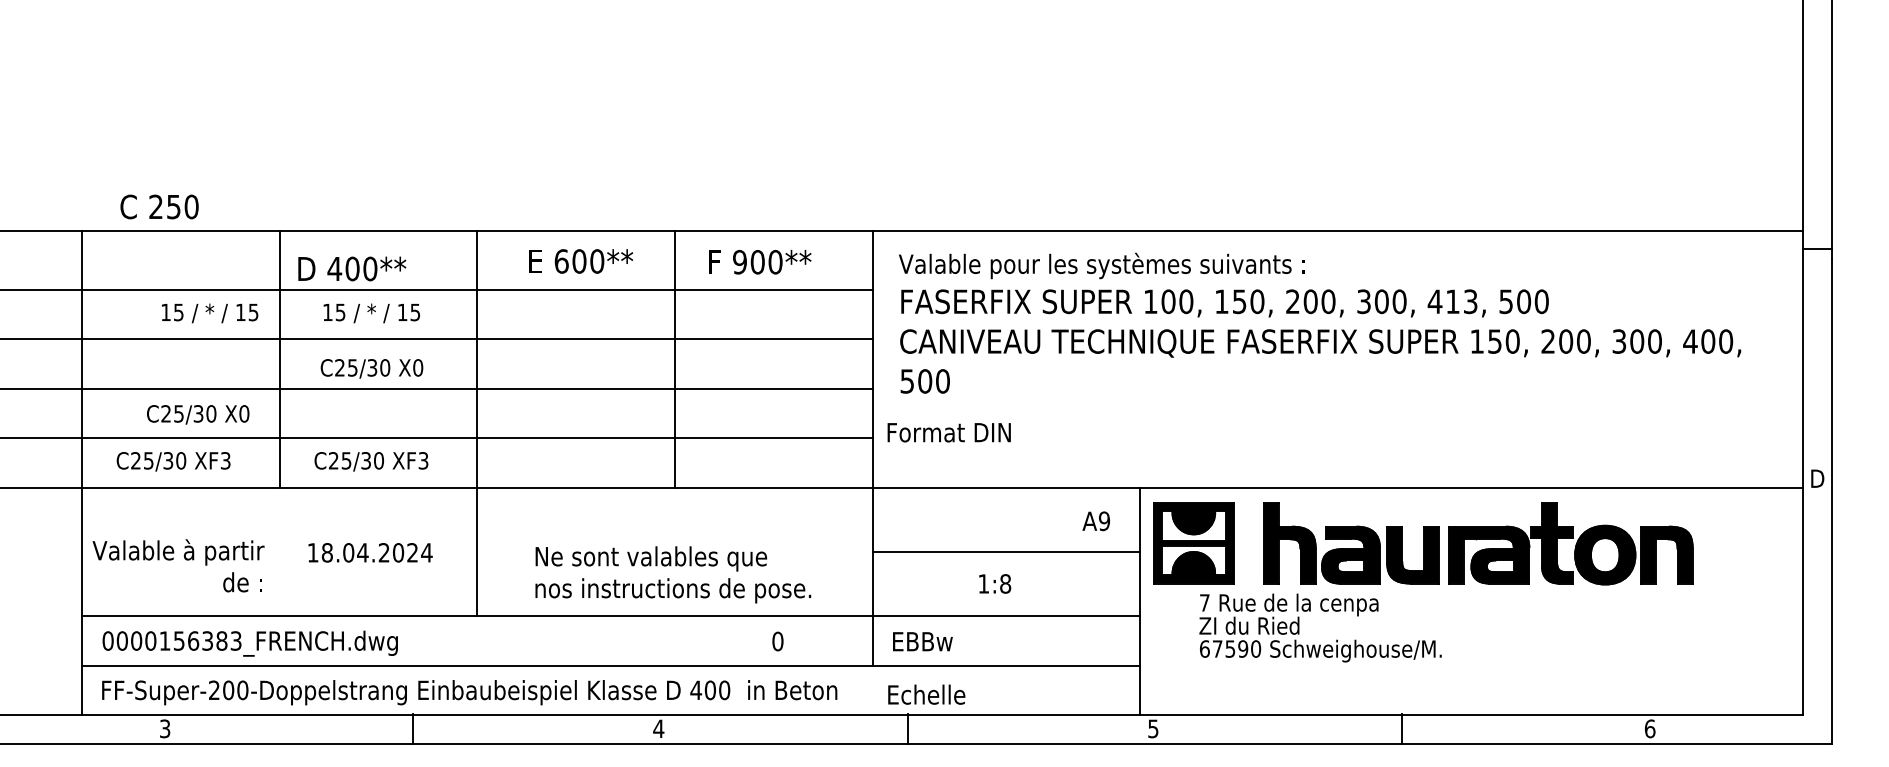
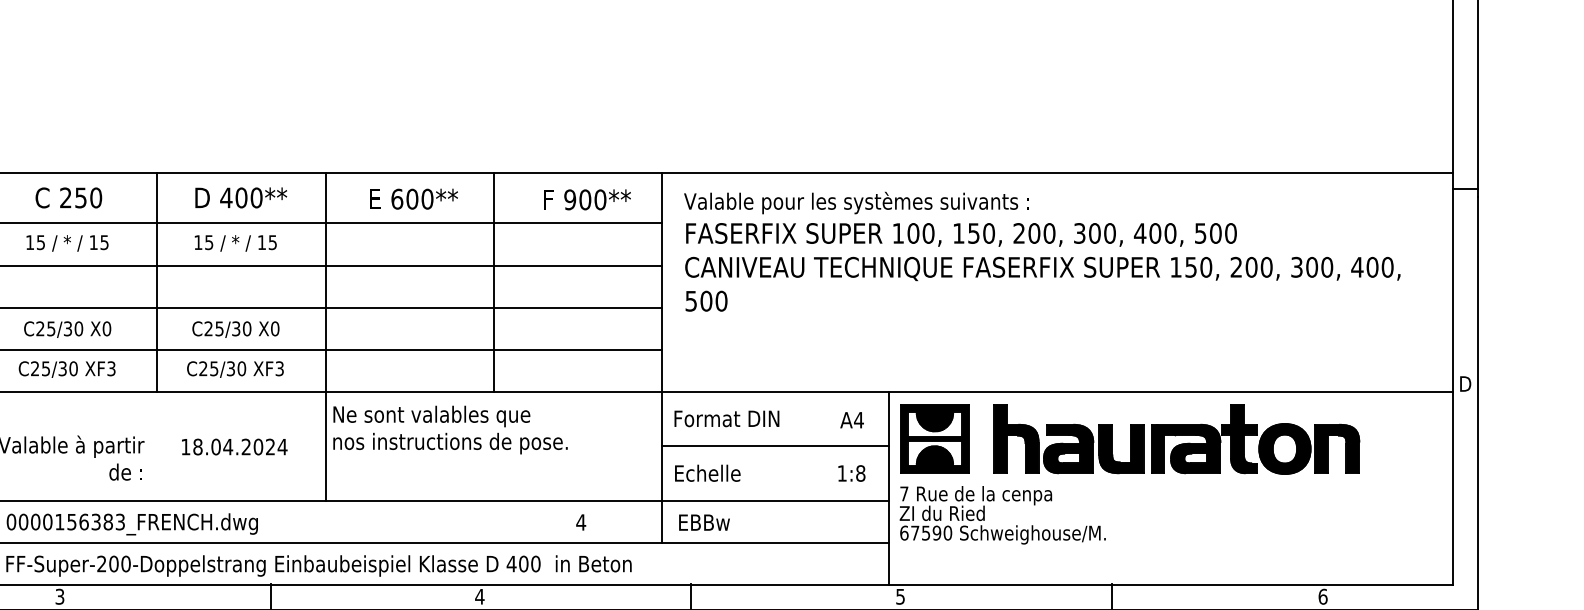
text: (159, 206) -> (68, 197), moved
text: (760, 261) -> (587, 199), moved
text: (352, 268) -> (241, 197), moved
text: (1461, 301) -> (1162, 233), 413, -> 400,
text: (210, 313) -> (67, 243), moved
text: (371, 368) -> (235, 329), moved
text: (198, 414) -> (67, 329), moved
text: (948, 432) -> (726, 418), moved
text: (1104, 521) -> (858, 420), A9 -> A4
text: (673, 574) -> (450, 429), moved
text: (995, 583) -> (852, 473), moved
text: (1320, 627) -> (1002, 514), moved
text: (777, 641) -> (580, 522), 0 -> 4
text: (926, 694) -> (707, 473), moved

